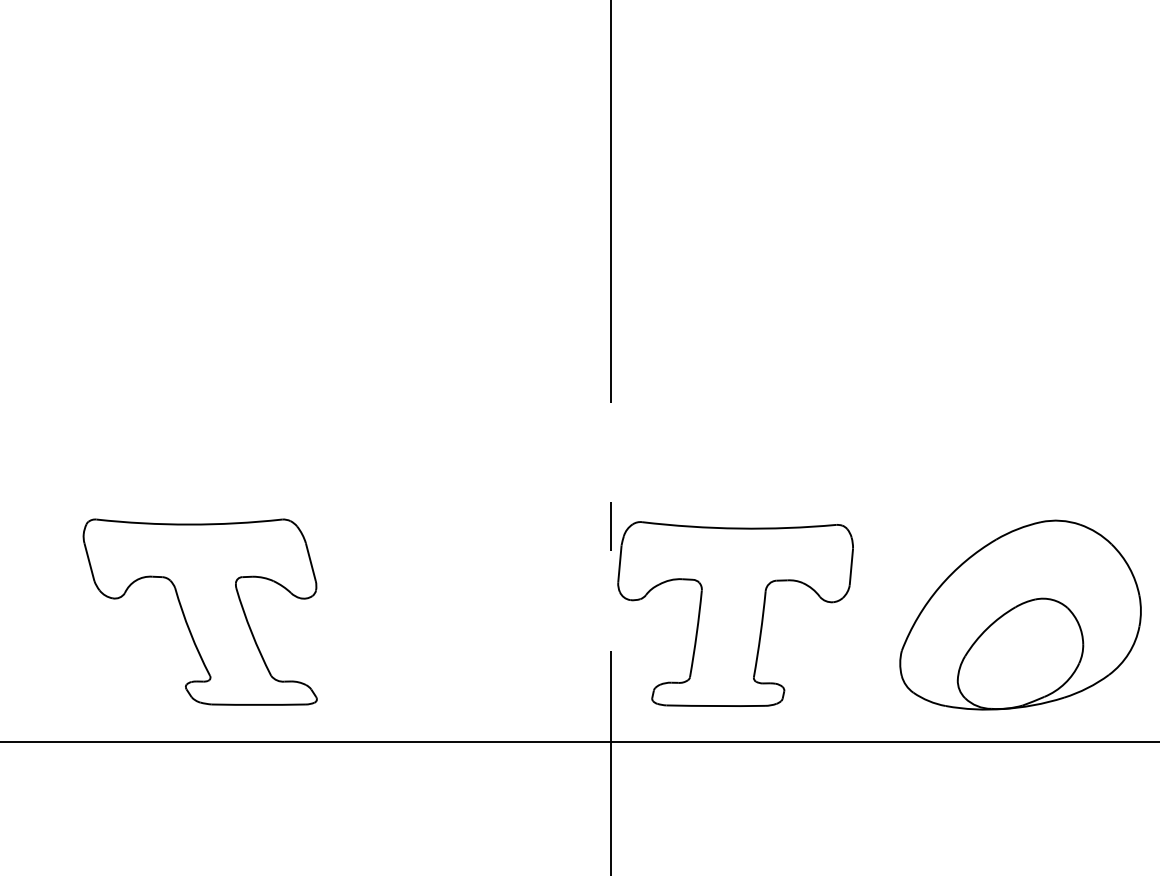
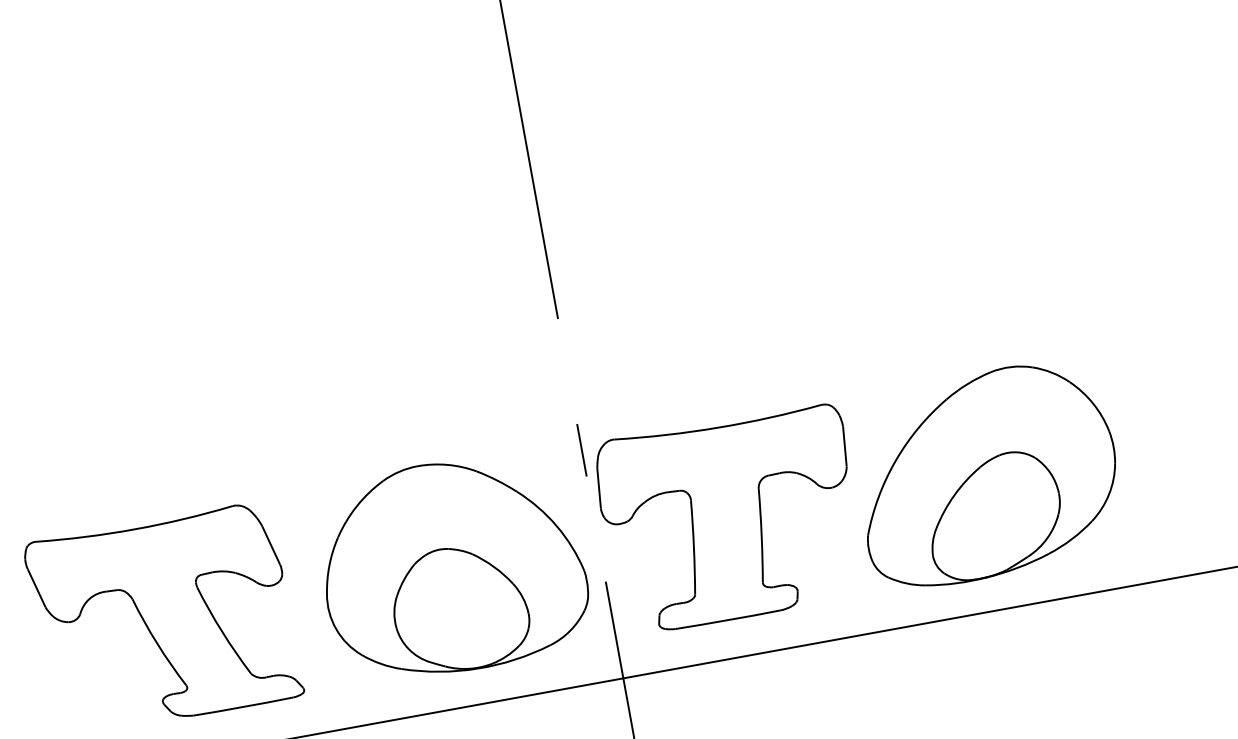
part: (472, 611) -> (452, 566), added
part: (1020, 614) -> (986, 474), moved

